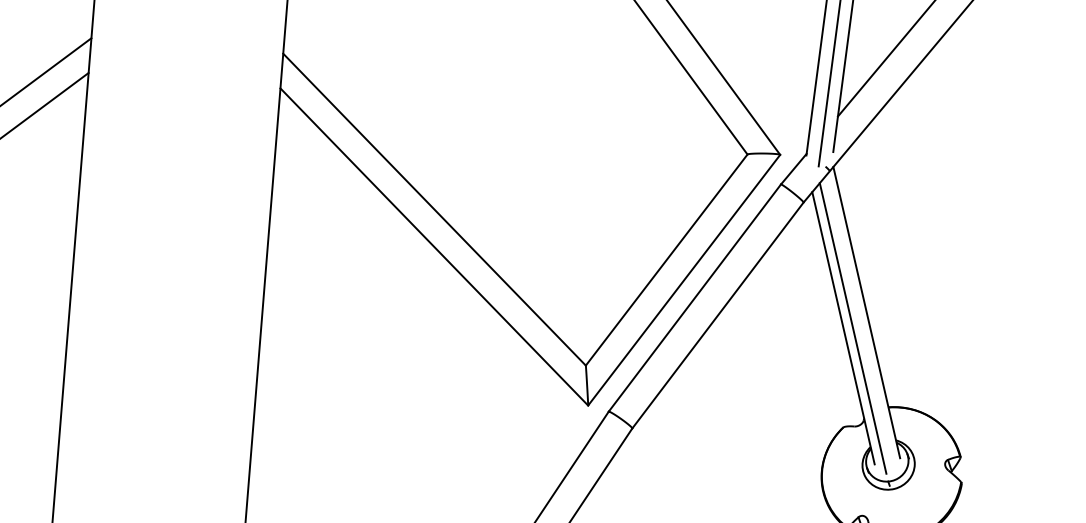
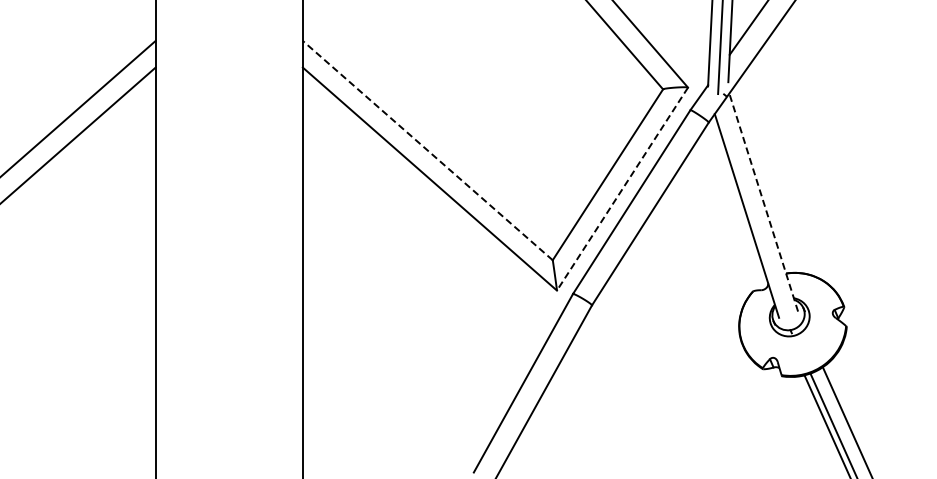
line: (434, 209) -> (427, 150), solid -> dashed
line: (684, 280) -> (622, 189), solid -> dashed
line: (866, 312) -> (763, 202), solid -> dashed
line: (852, 328) -> (753, 215), removed

